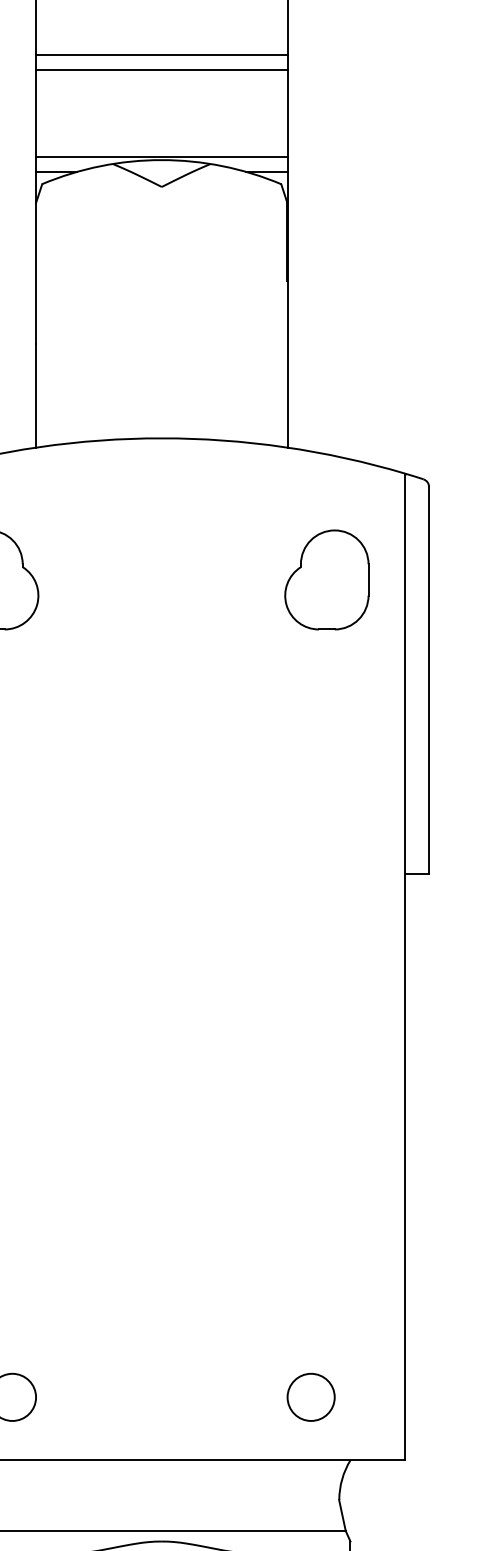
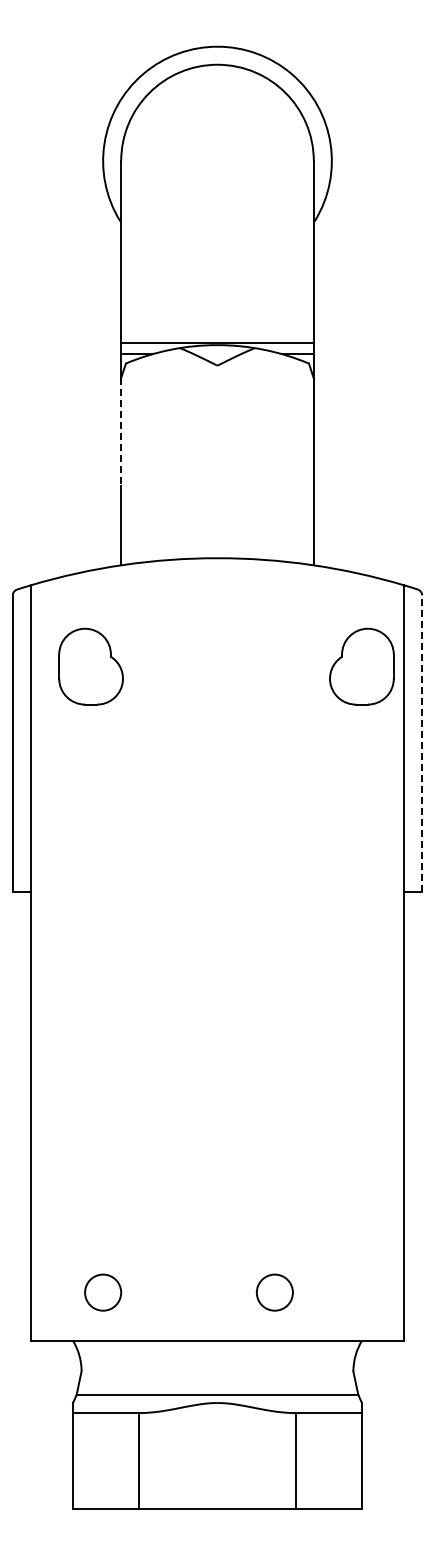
line: (161, 54) -> (217, 264), removed
line: (161, 70) -> (217, 276), removed
line: (36, 272) -> (121, 431), solid -> dashed
part: (326, 579) -> (361, 666), moved
line: (429, 680) -> (422, 743), solid -> dashed
circle: (310, 1397) -> (274, 1292), moved

